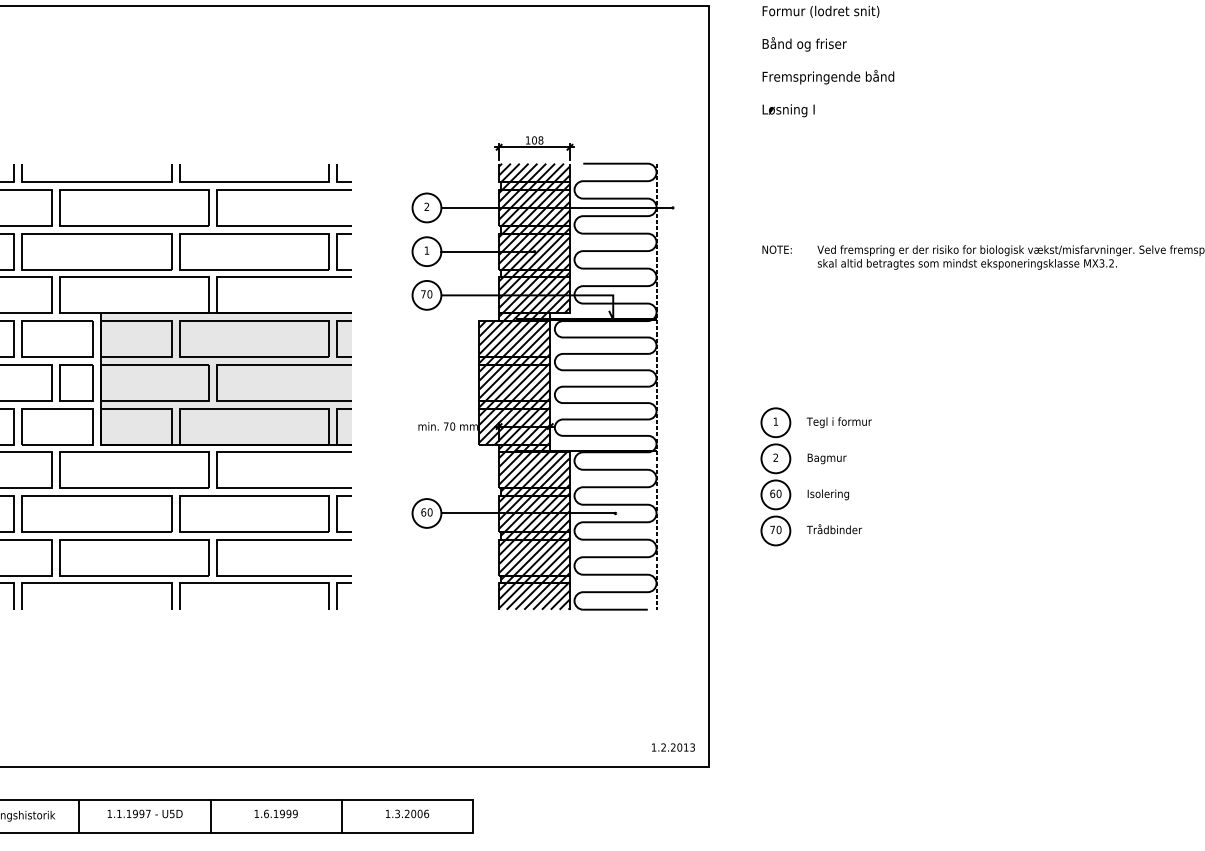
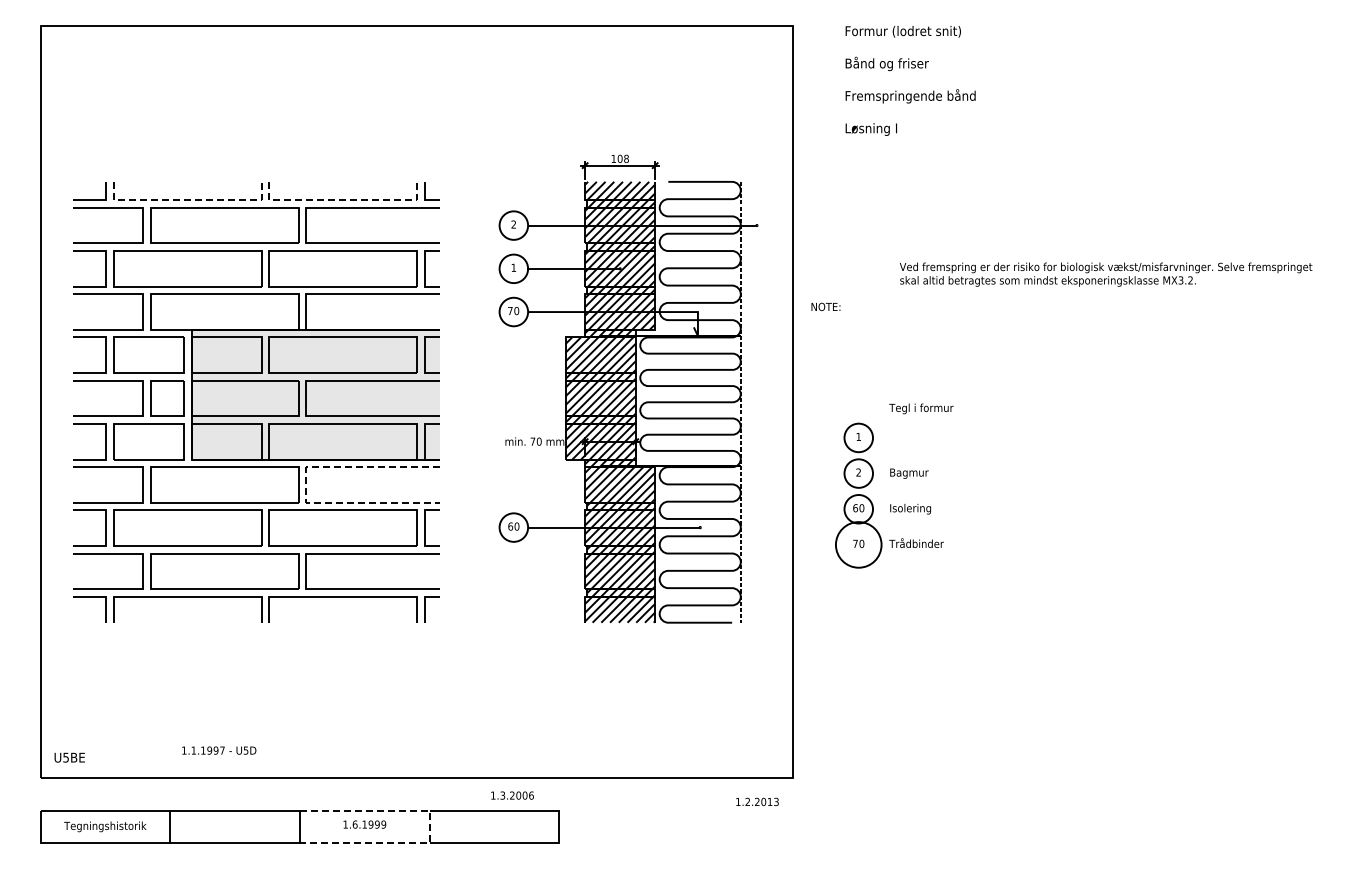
line: (96, 182) -> (187, 200), solid -> dashed
line: (254, 182) -> (343, 200), solid -> dashed
text: (776, 249) -> (825, 306), moved
text: (839, 422) -> (921, 408), moved
line: (217, 469) -> (306, 484), solid -> dashed
circle: (775, 530) -> (858, 544), size x1.6
text: (673, 747) -> (757, 801), moved
text: (145, 813) -> (219, 750), moved
text: (407, 813) -> (512, 795), moved
line: (341, 816) -> (429, 827), solid -> dashed

